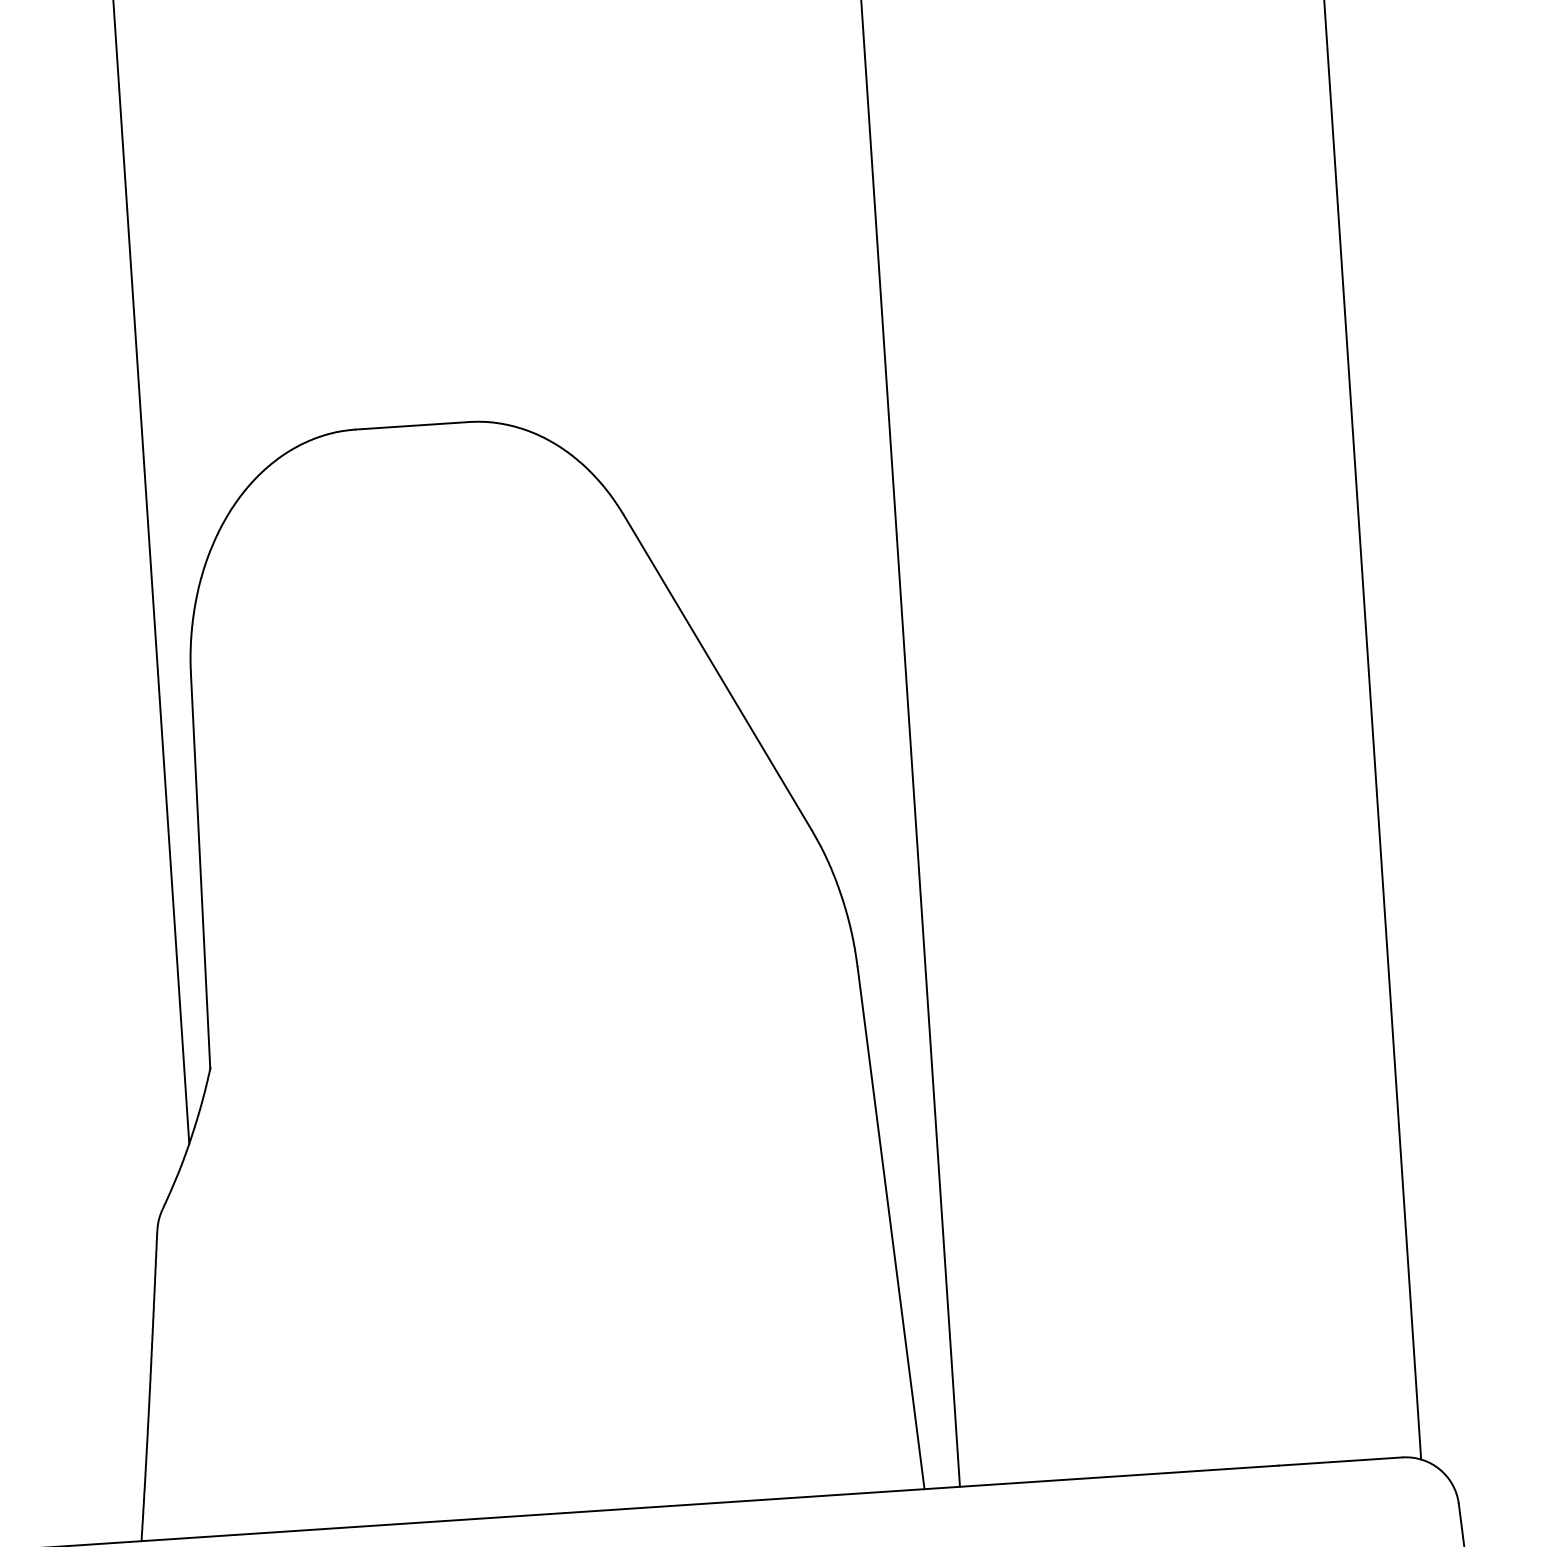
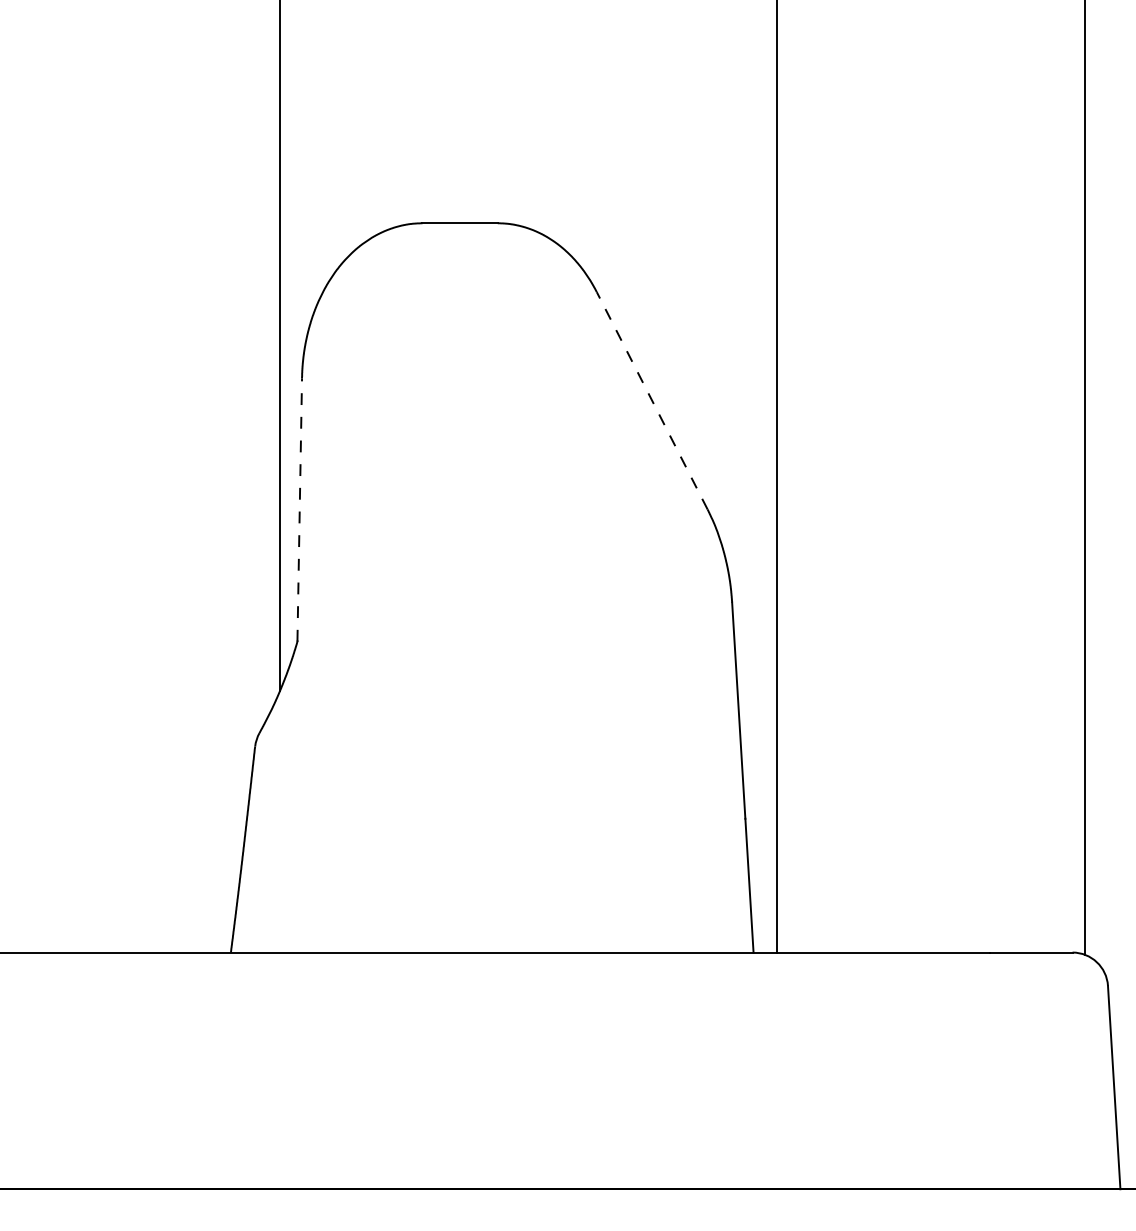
line: (718, 672) -> (652, 400), solid -> dashed
line: (200, 872) -> (299, 510), solid -> dashed

